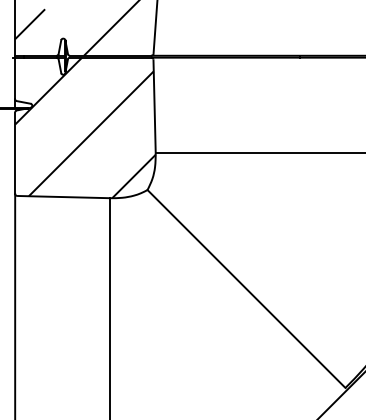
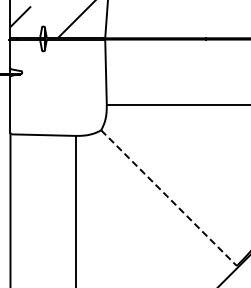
hatch: (85, 127) -> (58, 87), removed
line: (247, 289) -> (169, 198), solid -> dashed

